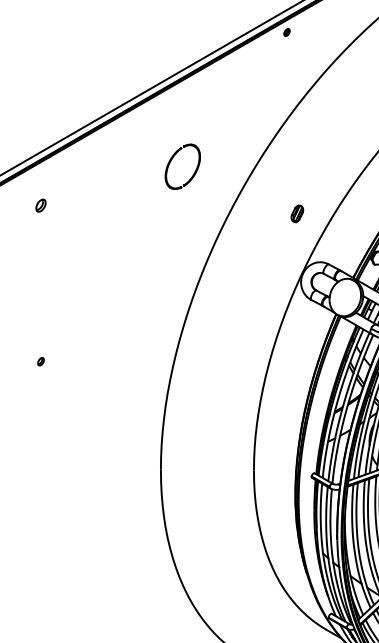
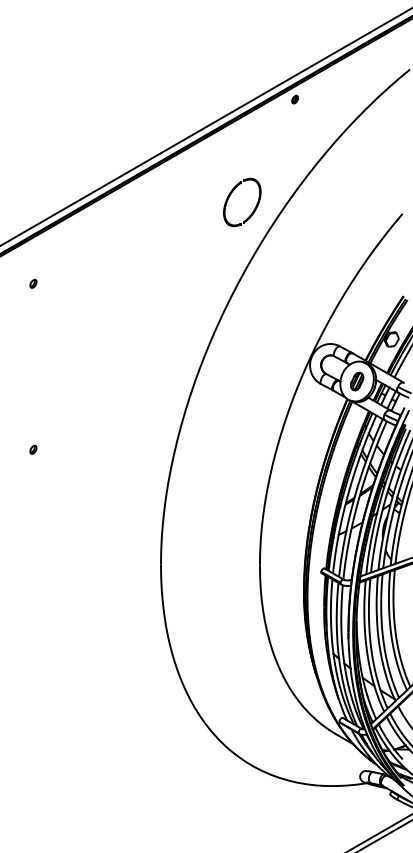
part: (171, 161) -> (230, 196), moved
part: (41, 205) -> (33, 283), size x0.62
part: (297, 213) -> (357, 381), moved

